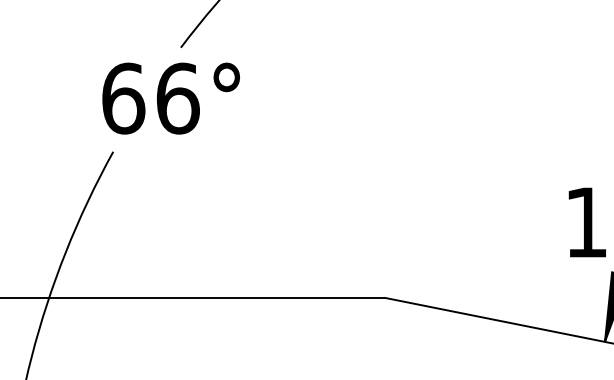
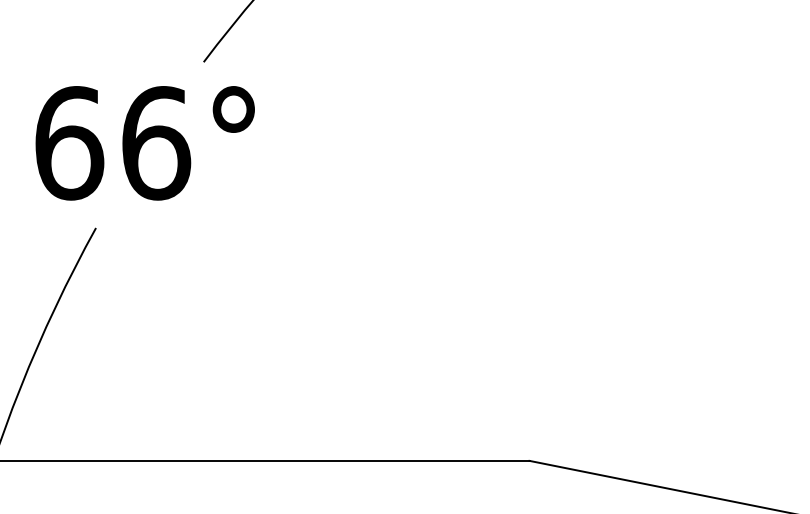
text: (170, 98) -> (144, 143), moved

